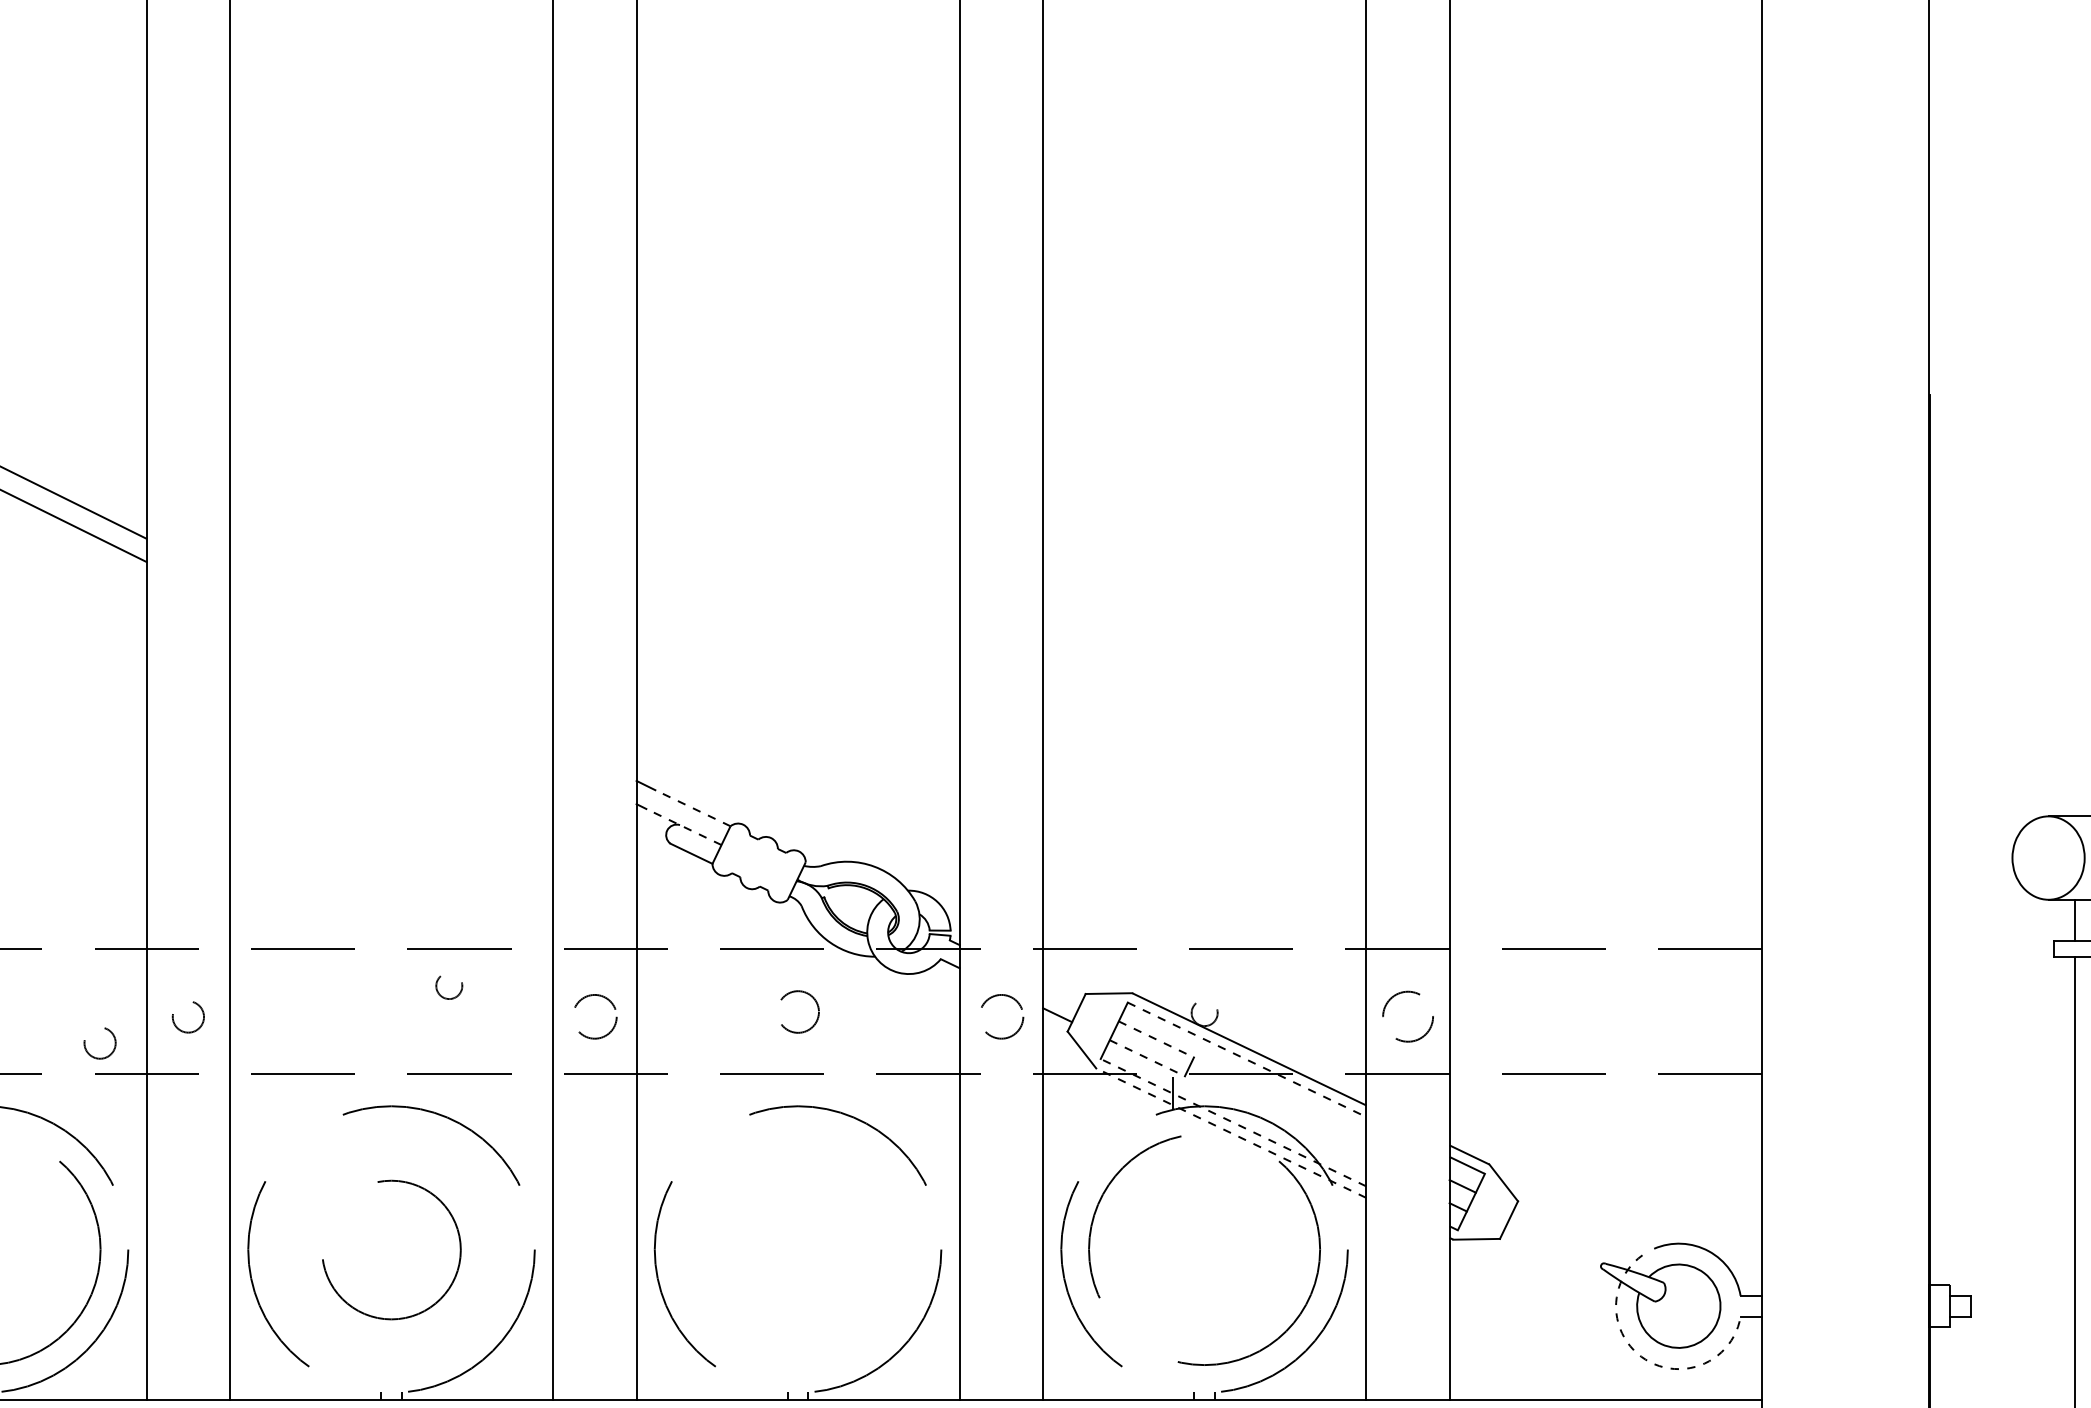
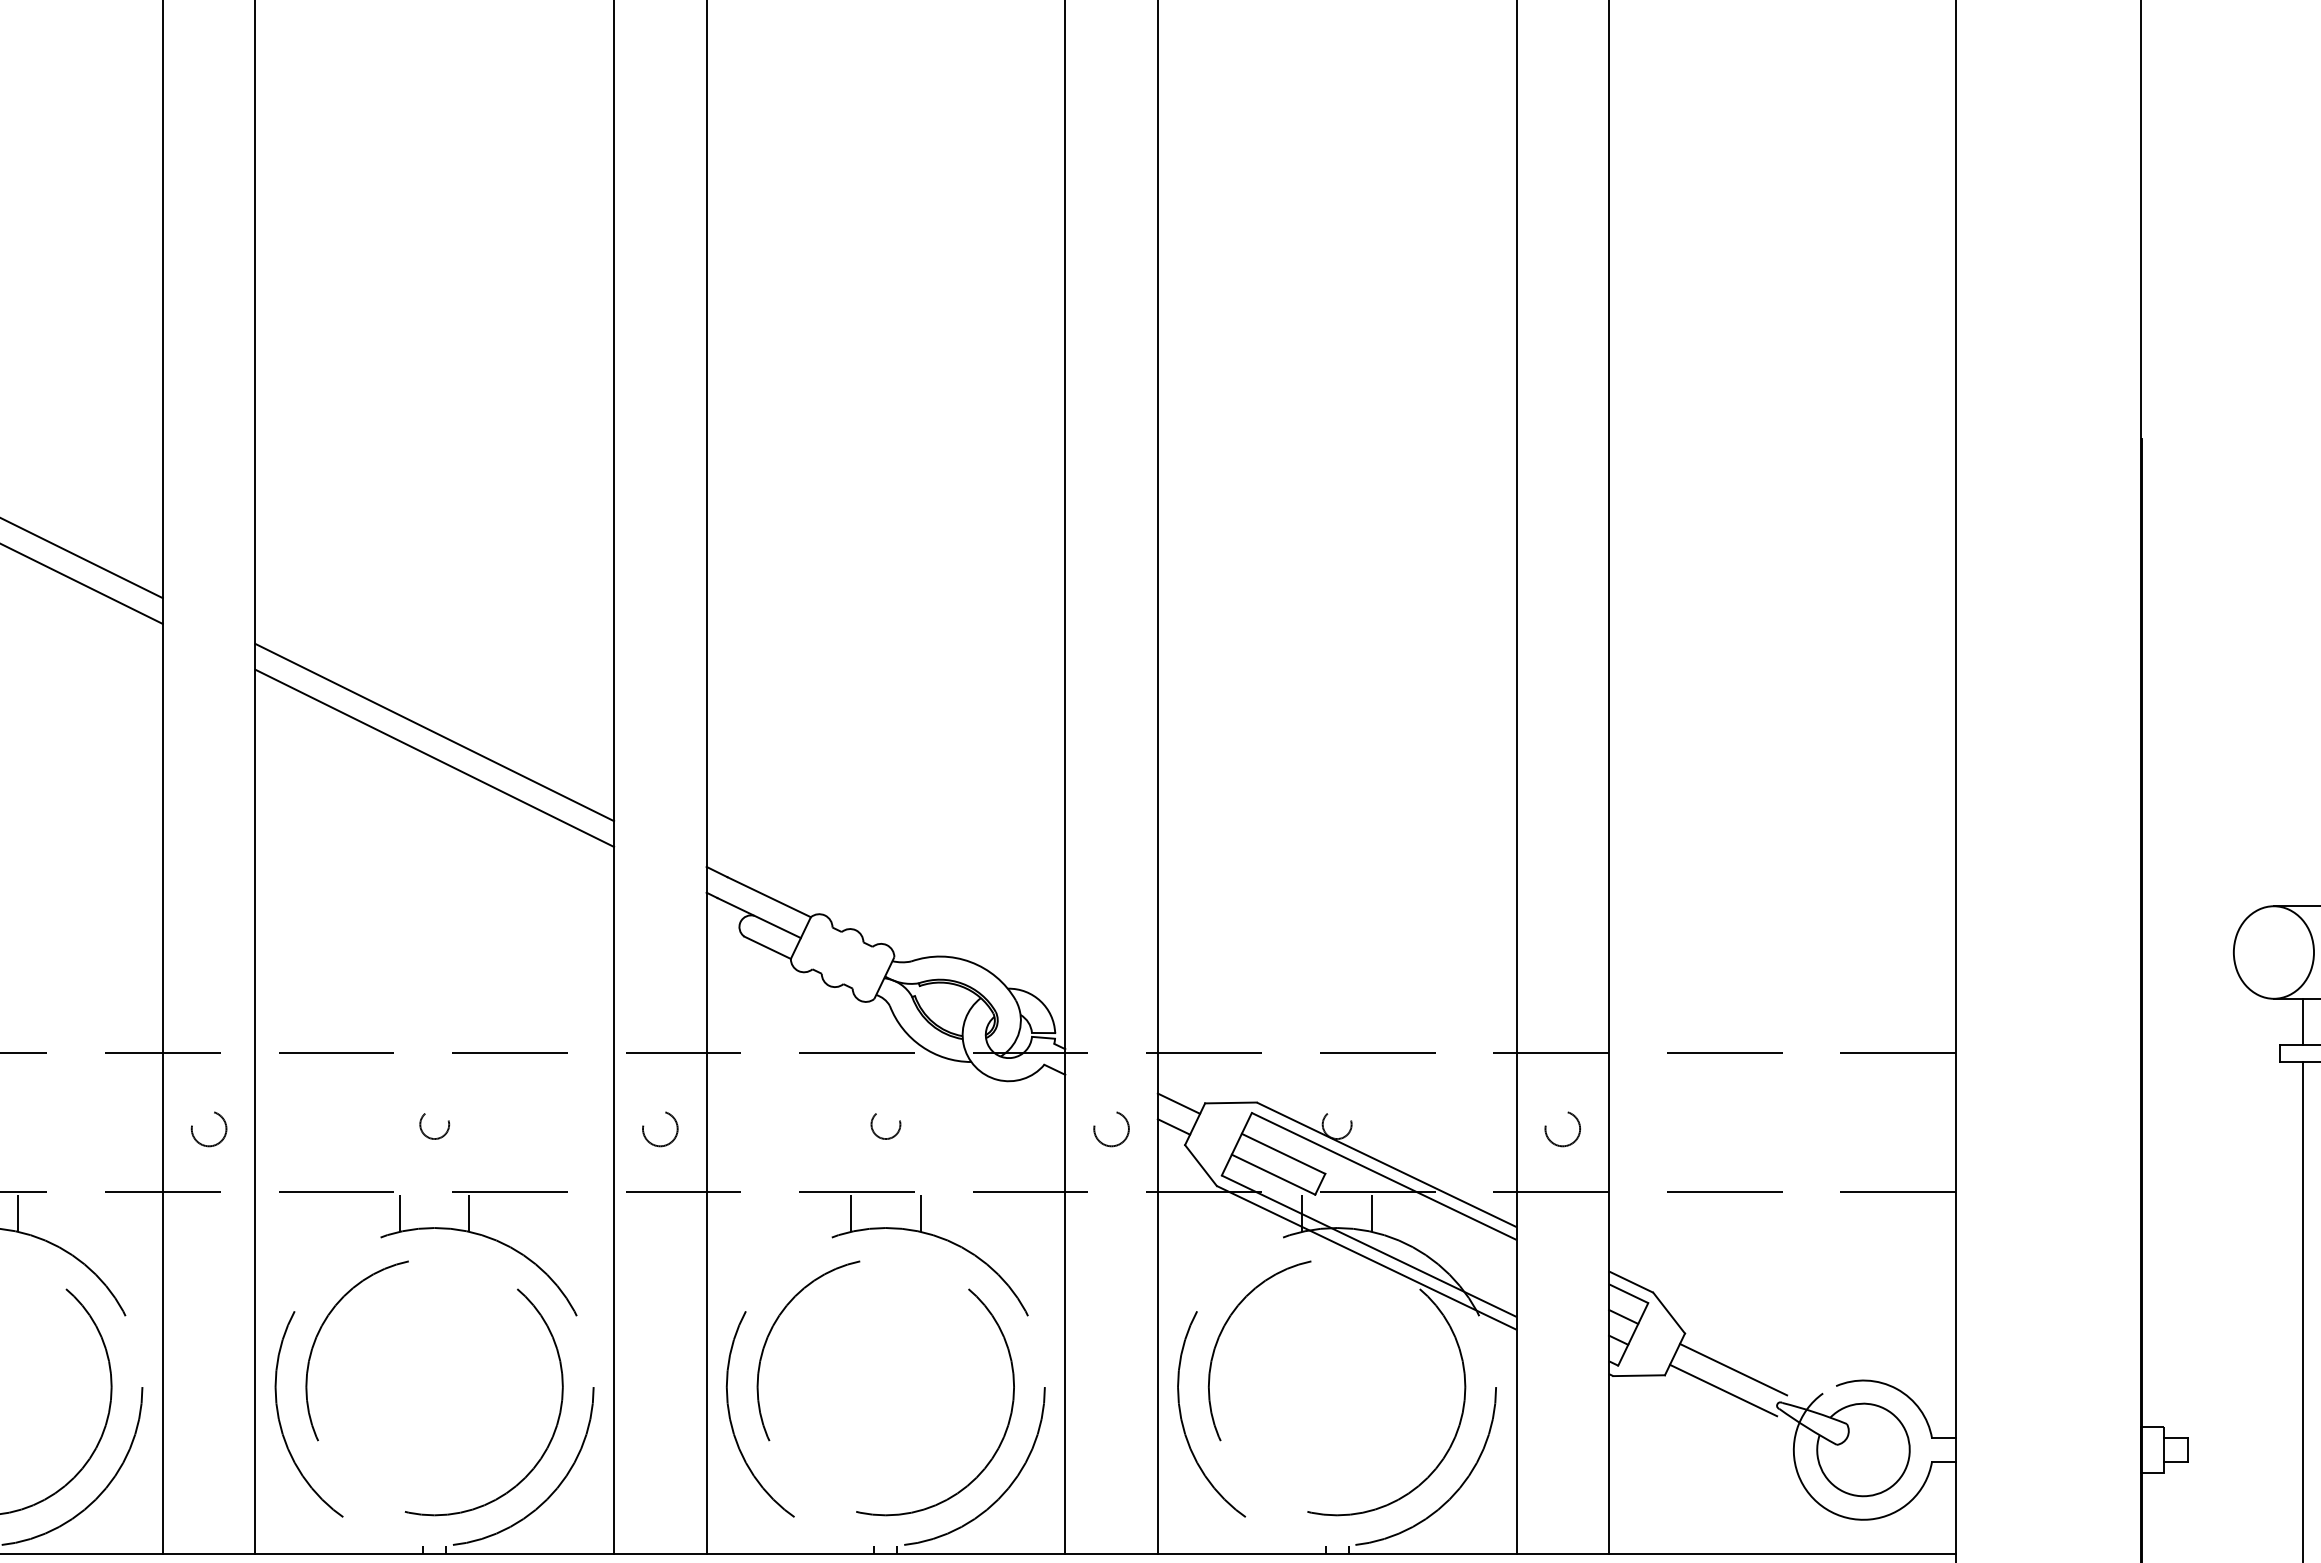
line: (391, 659) -> (434, 732), added
line: (391, 682) -> (434, 757), added
line: (692, 807) -> (768, 896), dashed -> solid
line: (683, 826) -> (758, 917), dashed -> solid
circle: (449, 987) -> (434, 1126), moved
line: (1061, 994) -> (1178, 1103), added
circle: (797, 1014) -> (885, 1126), size x0.62
circle: (595, 1017) -> (660, 1129), size x0.71
circle: (1001, 1017) -> (1111, 1129), size x0.71
circle: (1407, 1017) -> (1562, 1129), size x0.62
line: (1157, 1040) -> (1284, 1154), dashed -> solid
circle: (99, 1043) -> (110, 1158), removed
line: (1148, 1058) -> (1274, 1174), dashed -> solid
line: (1247, 1059) -> (1384, 1176), dashed -> solid
line: (16, 1093) -> (18, 1213), added
line: (359, 1093) -> (399, 1213), added
line: (422, 1093) -> (469, 1213), added
line: (767, 1093) -> (851, 1213), added
line: (829, 1093) -> (920, 1213), added
line: (1235, 1093) -> (1371, 1213), added
line: (1232, 1122) -> (1368, 1246), dashed -> solid
line: (1231, 1132) -> (1366, 1257), dashed -> solid
line: (1561, 1233) -> (1733, 1369), added
circle: (391, 1250) -> (434, 1388), size x1.67
circle: (797, 1250) -> (885, 1388), added
line: (1552, 1252) -> (1723, 1390), added
arc: (1645, 1359) -> (1826, 1509), dashed -> solid

